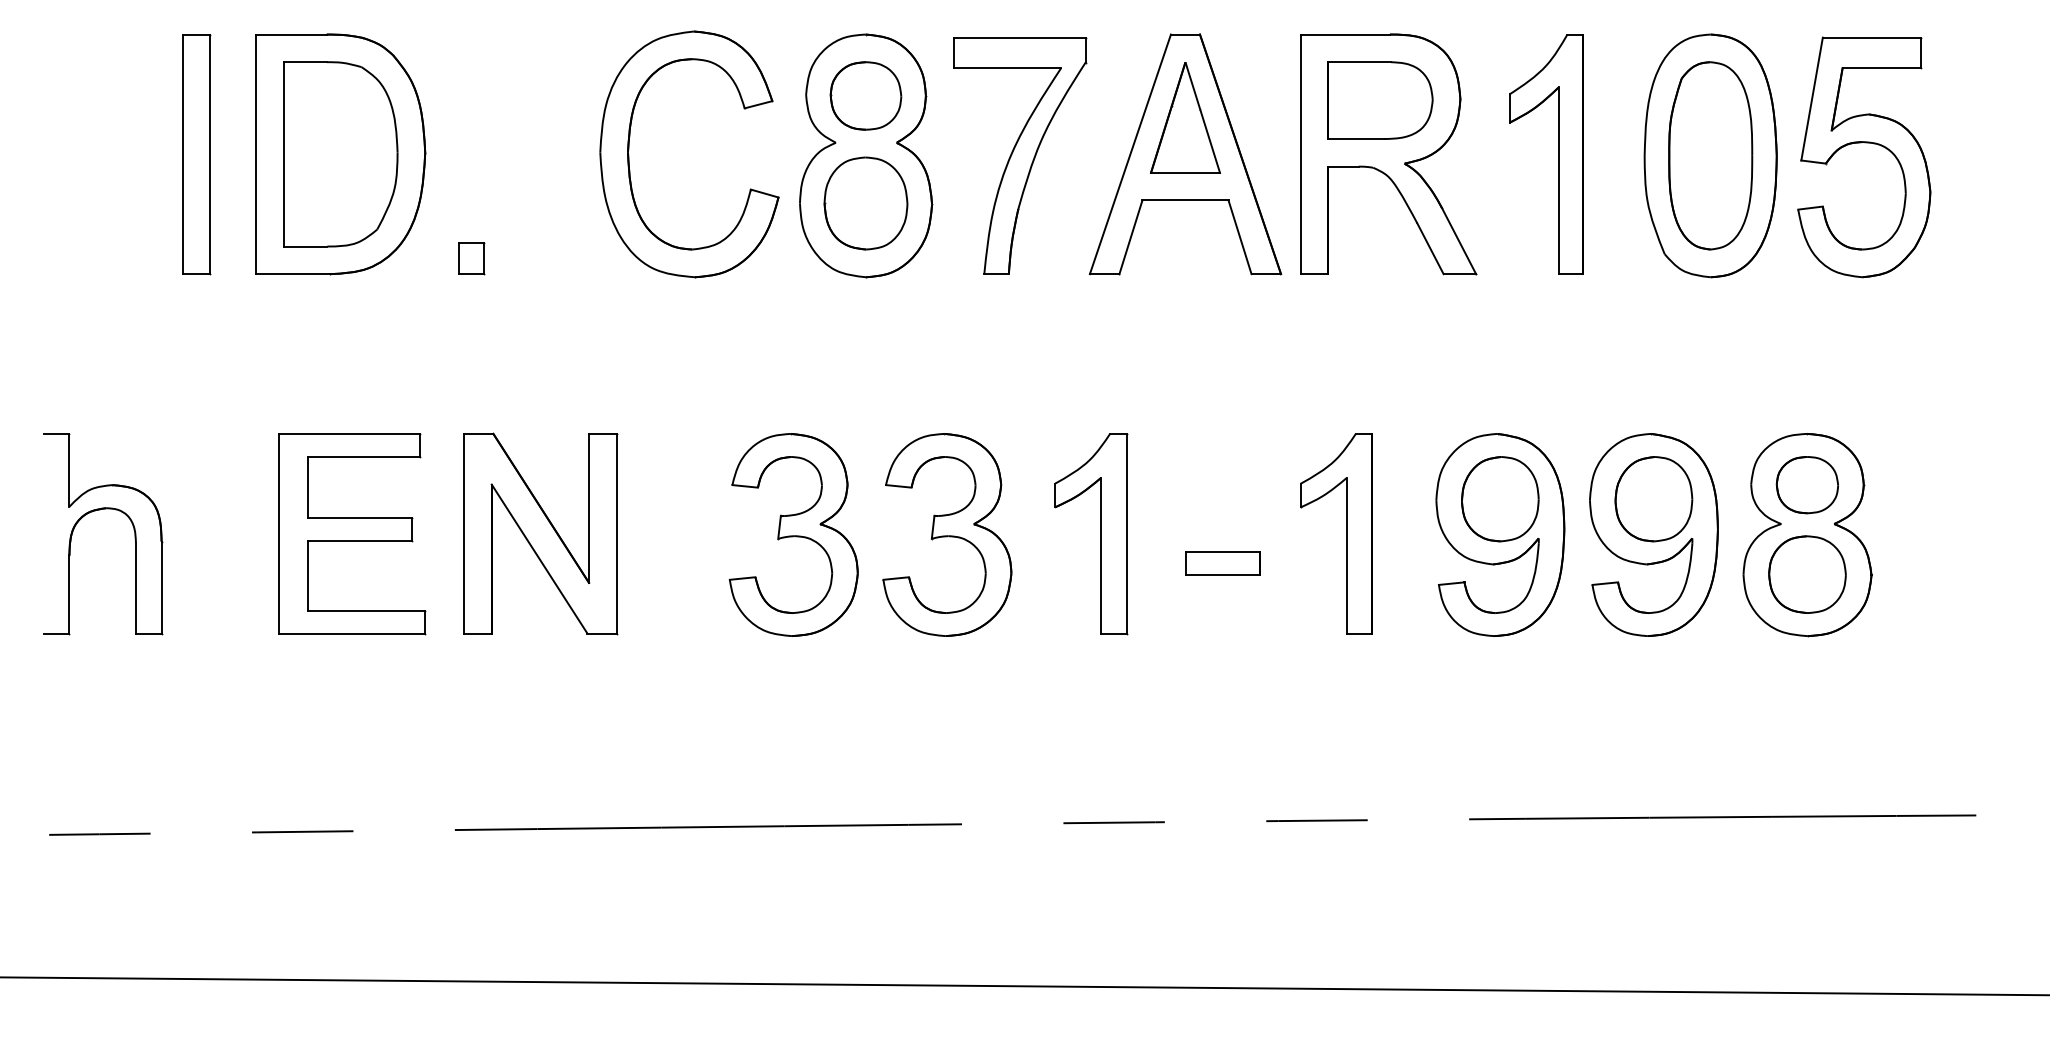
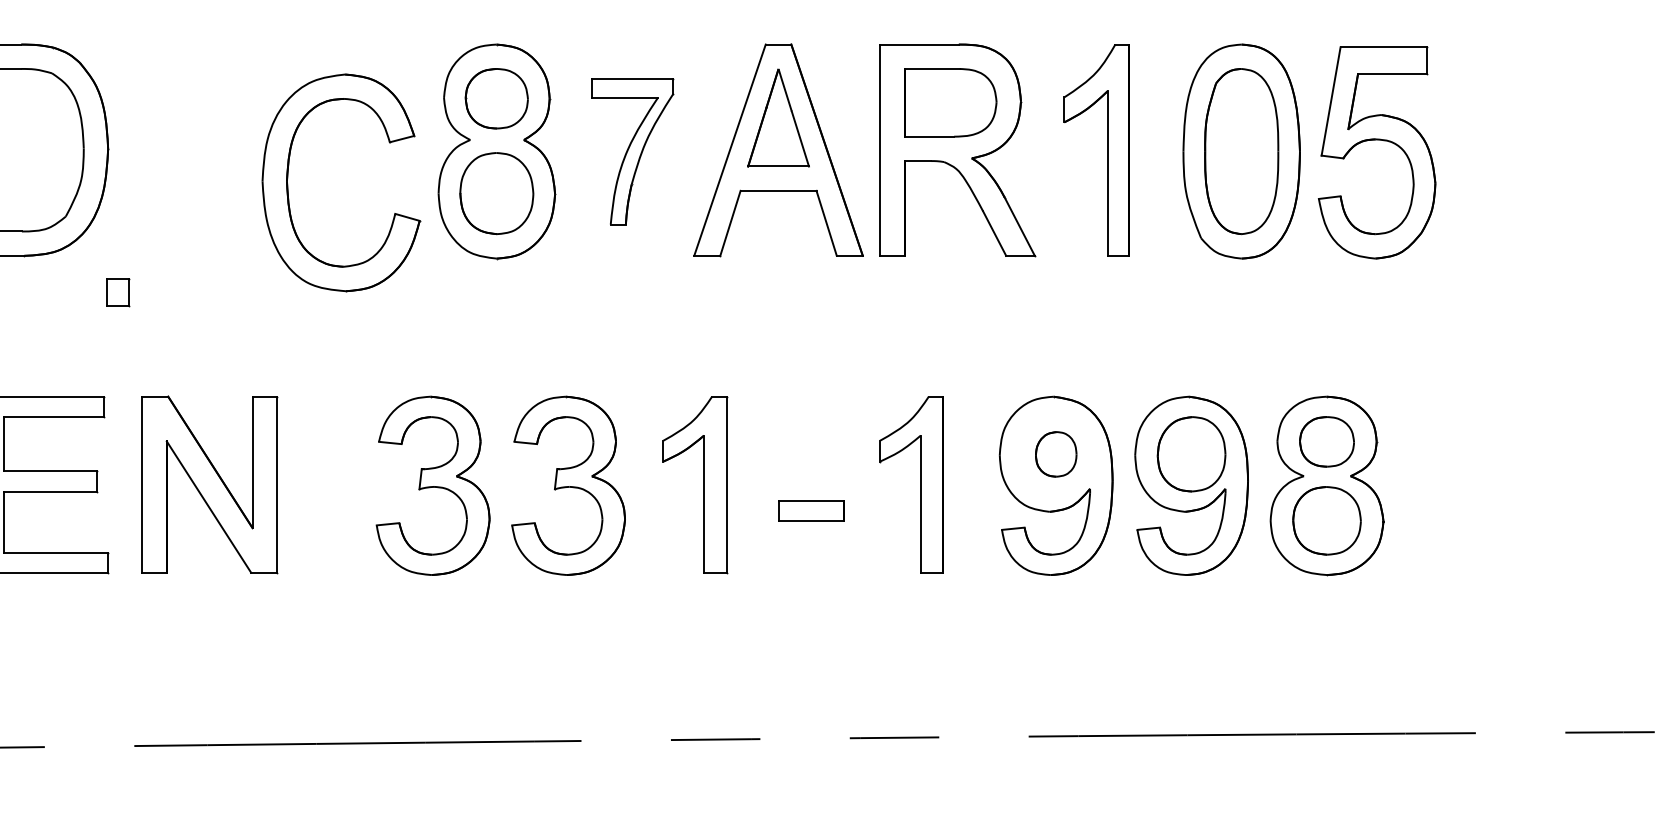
part: (629, 155) -> (288, 183), moved
part: (1020, 155) -> (633, 151), size x0.7
part: (471, 258) -> (118, 292), moved
part: (1500, 499) -> (1056, 454), size x0.6

